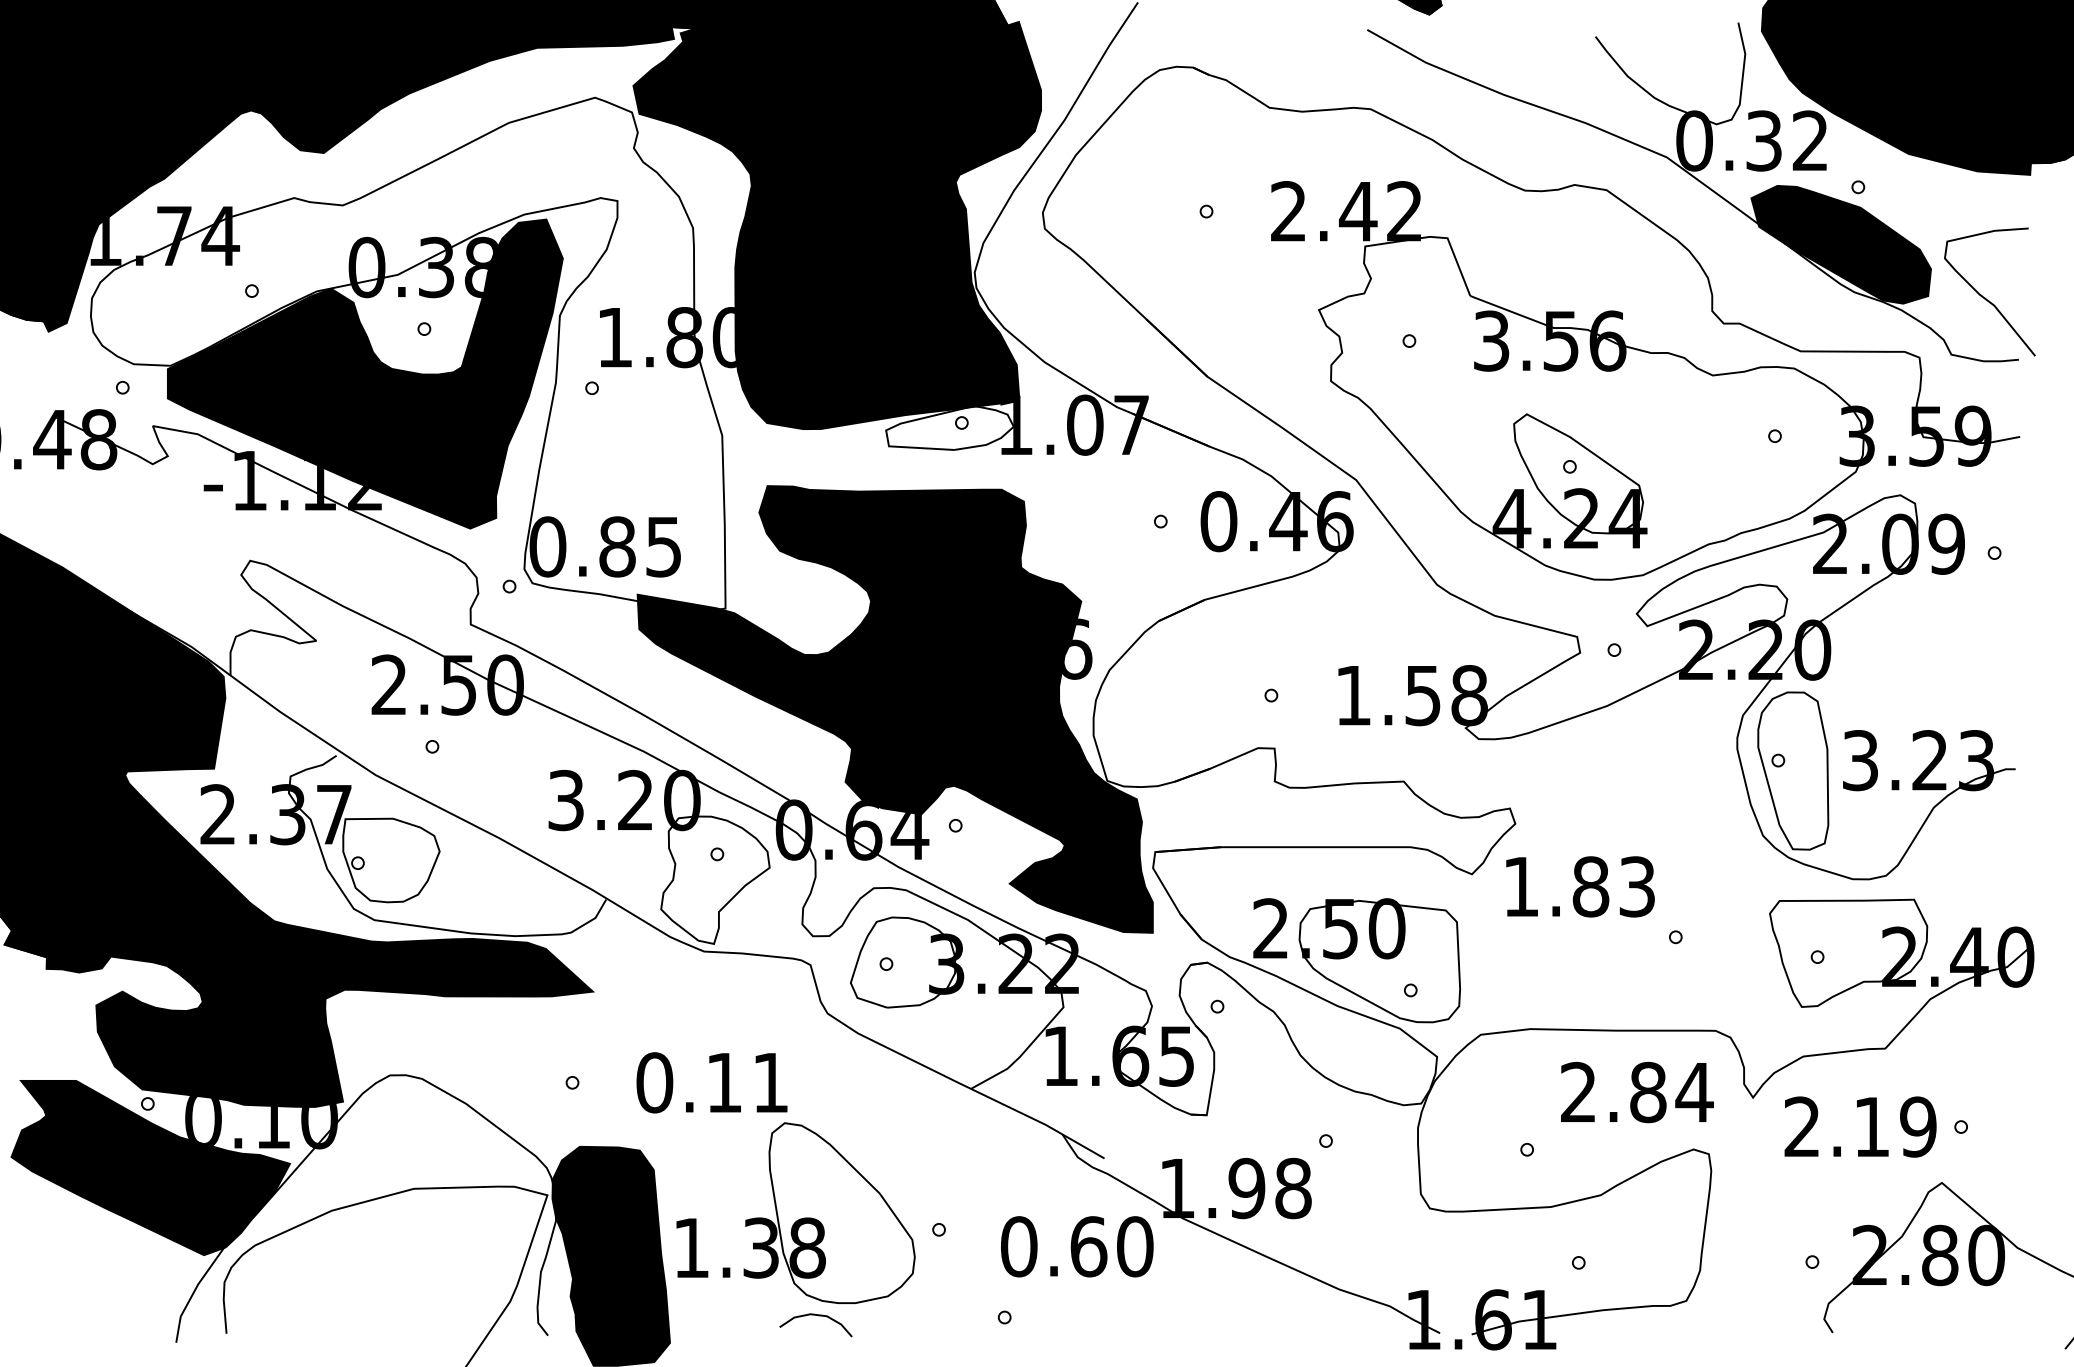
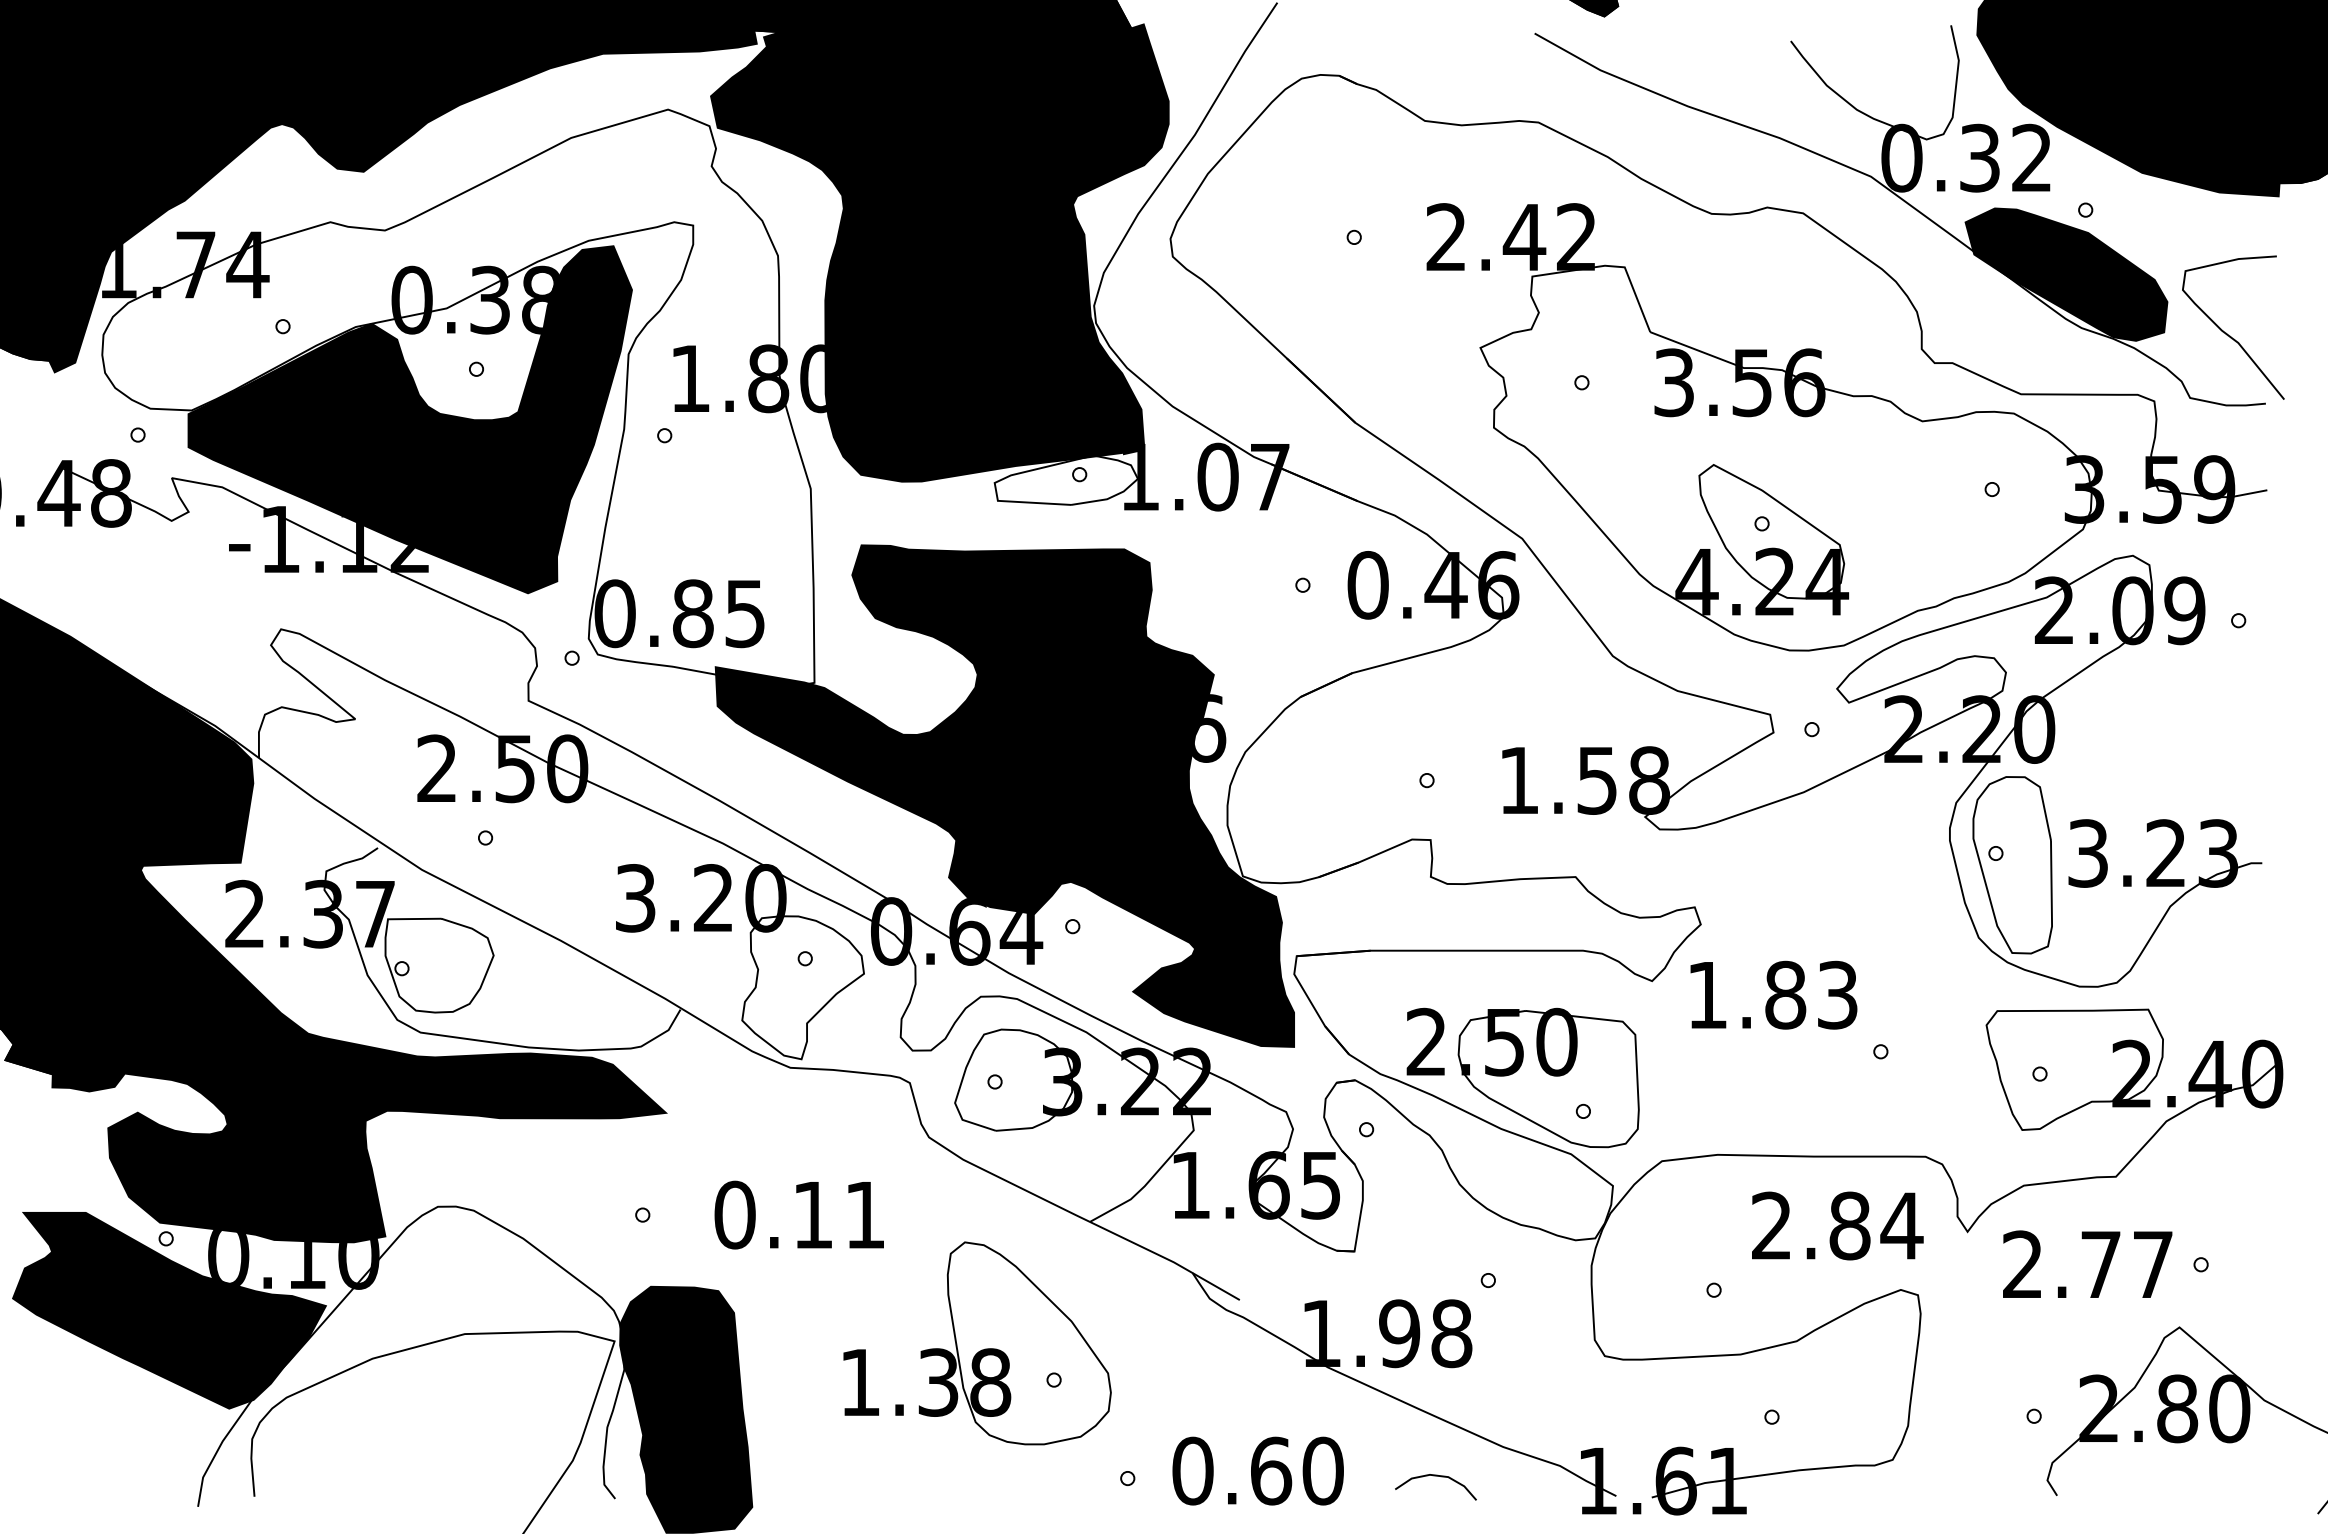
text: (1895, 1126) -> (2127, 1264), 2.19 -> 2.77
part: (795, 1213) -> (977, 1343), moved
text: (1076, 1246) -> (1257, 1470), moved
curve: (815, 1315) -> (1435, 1476), moved

